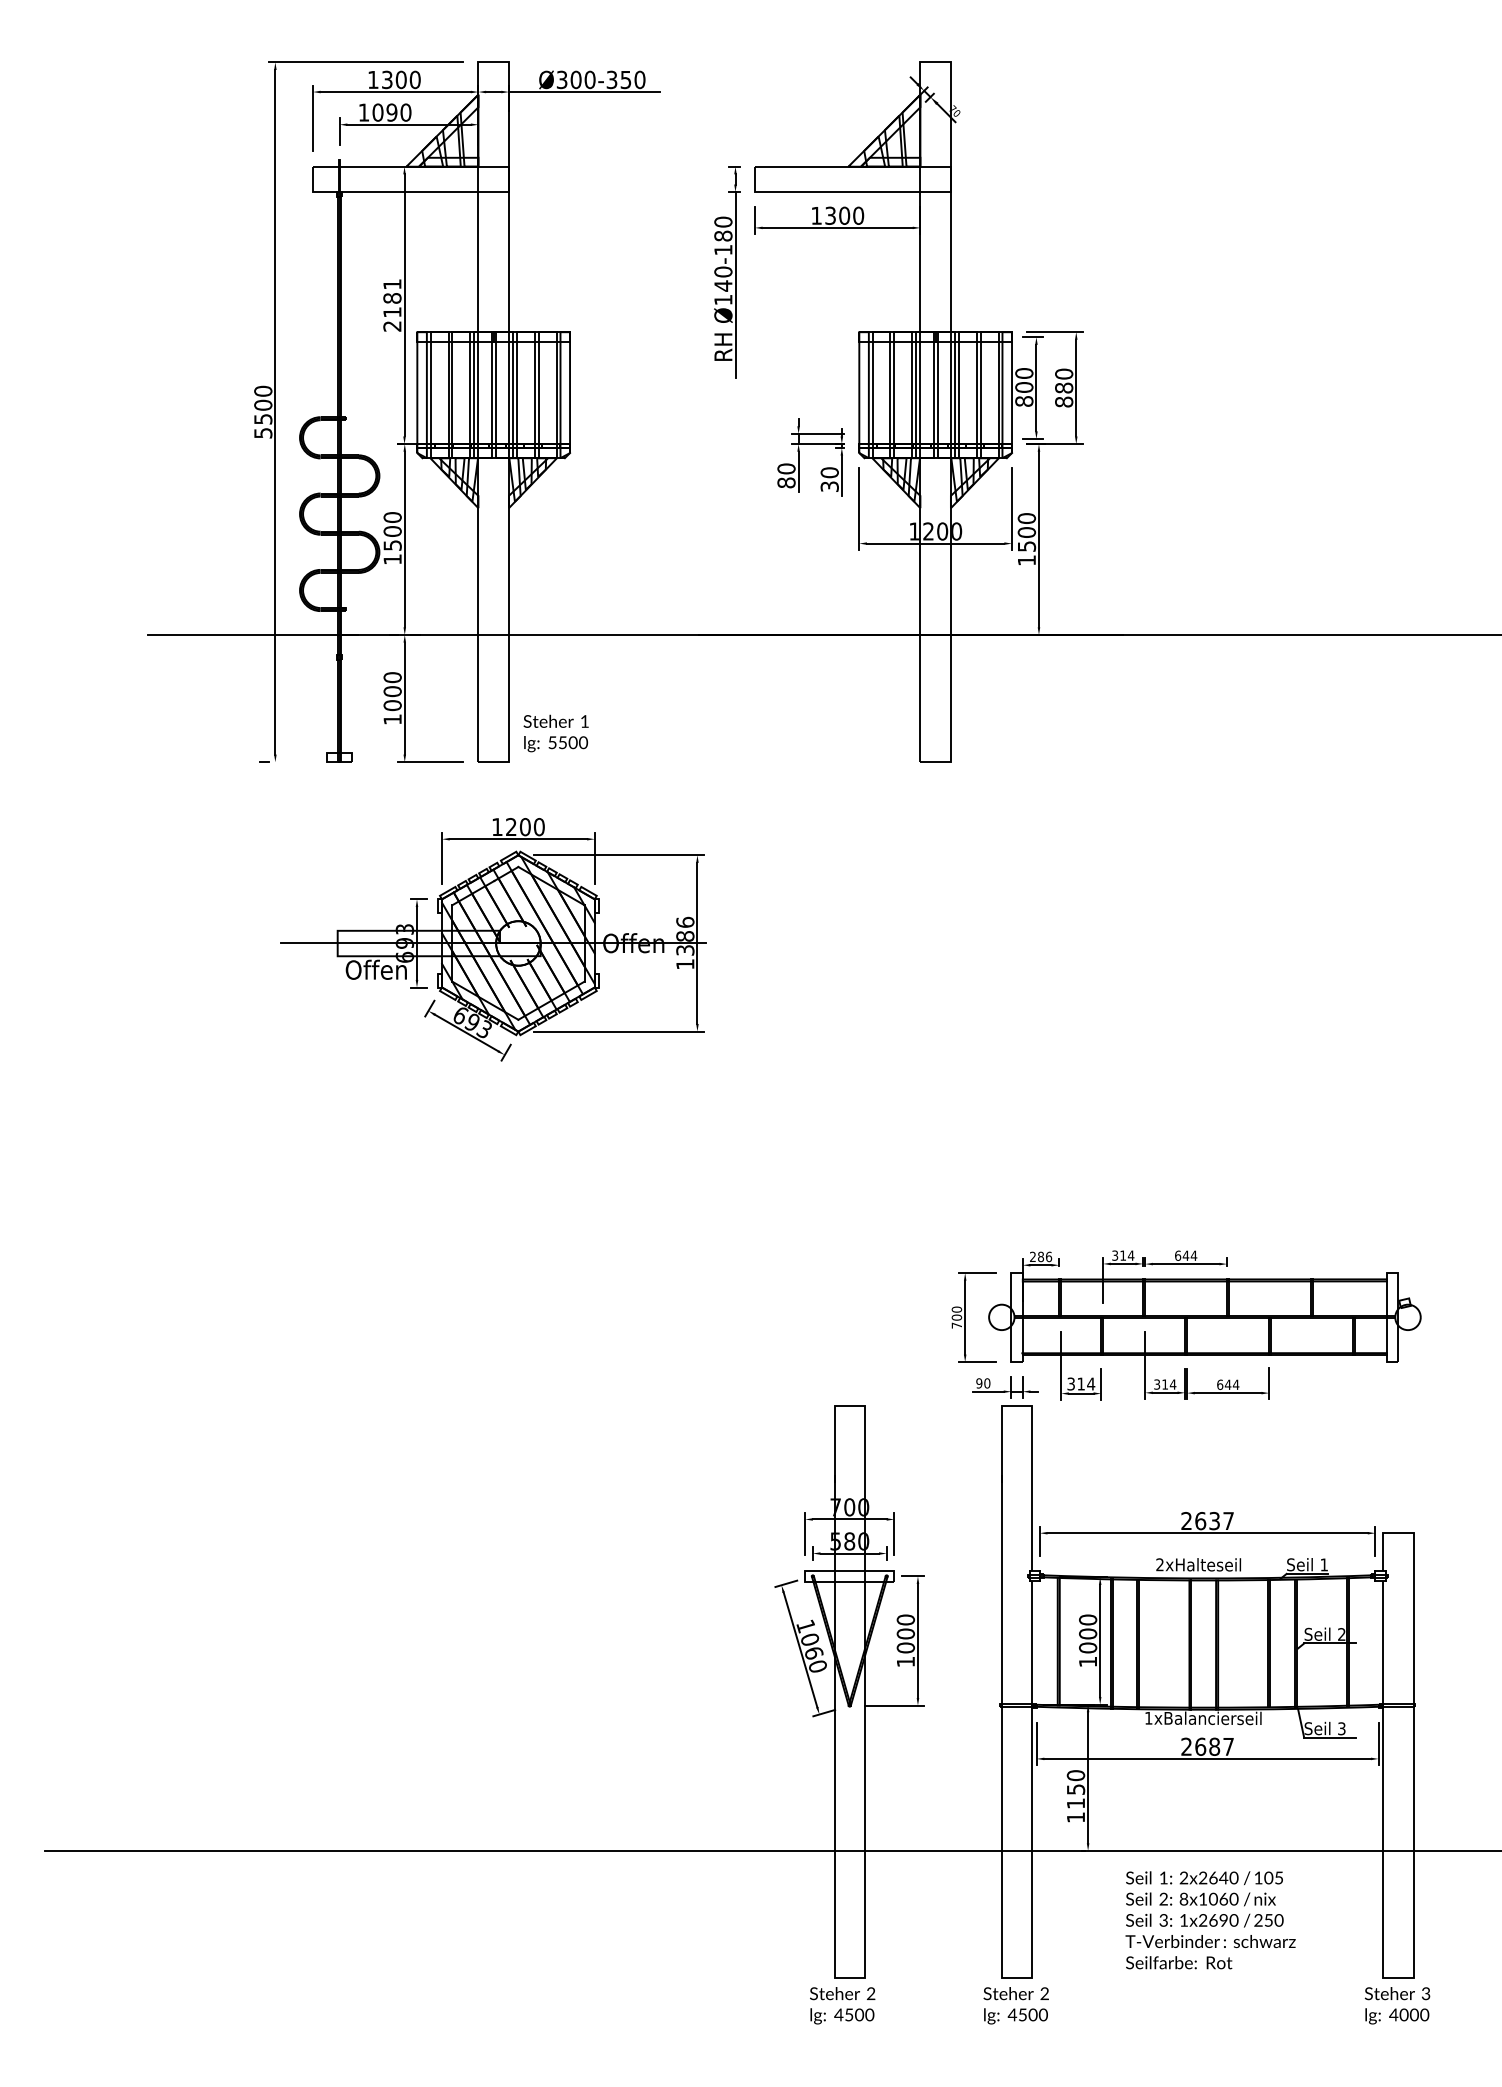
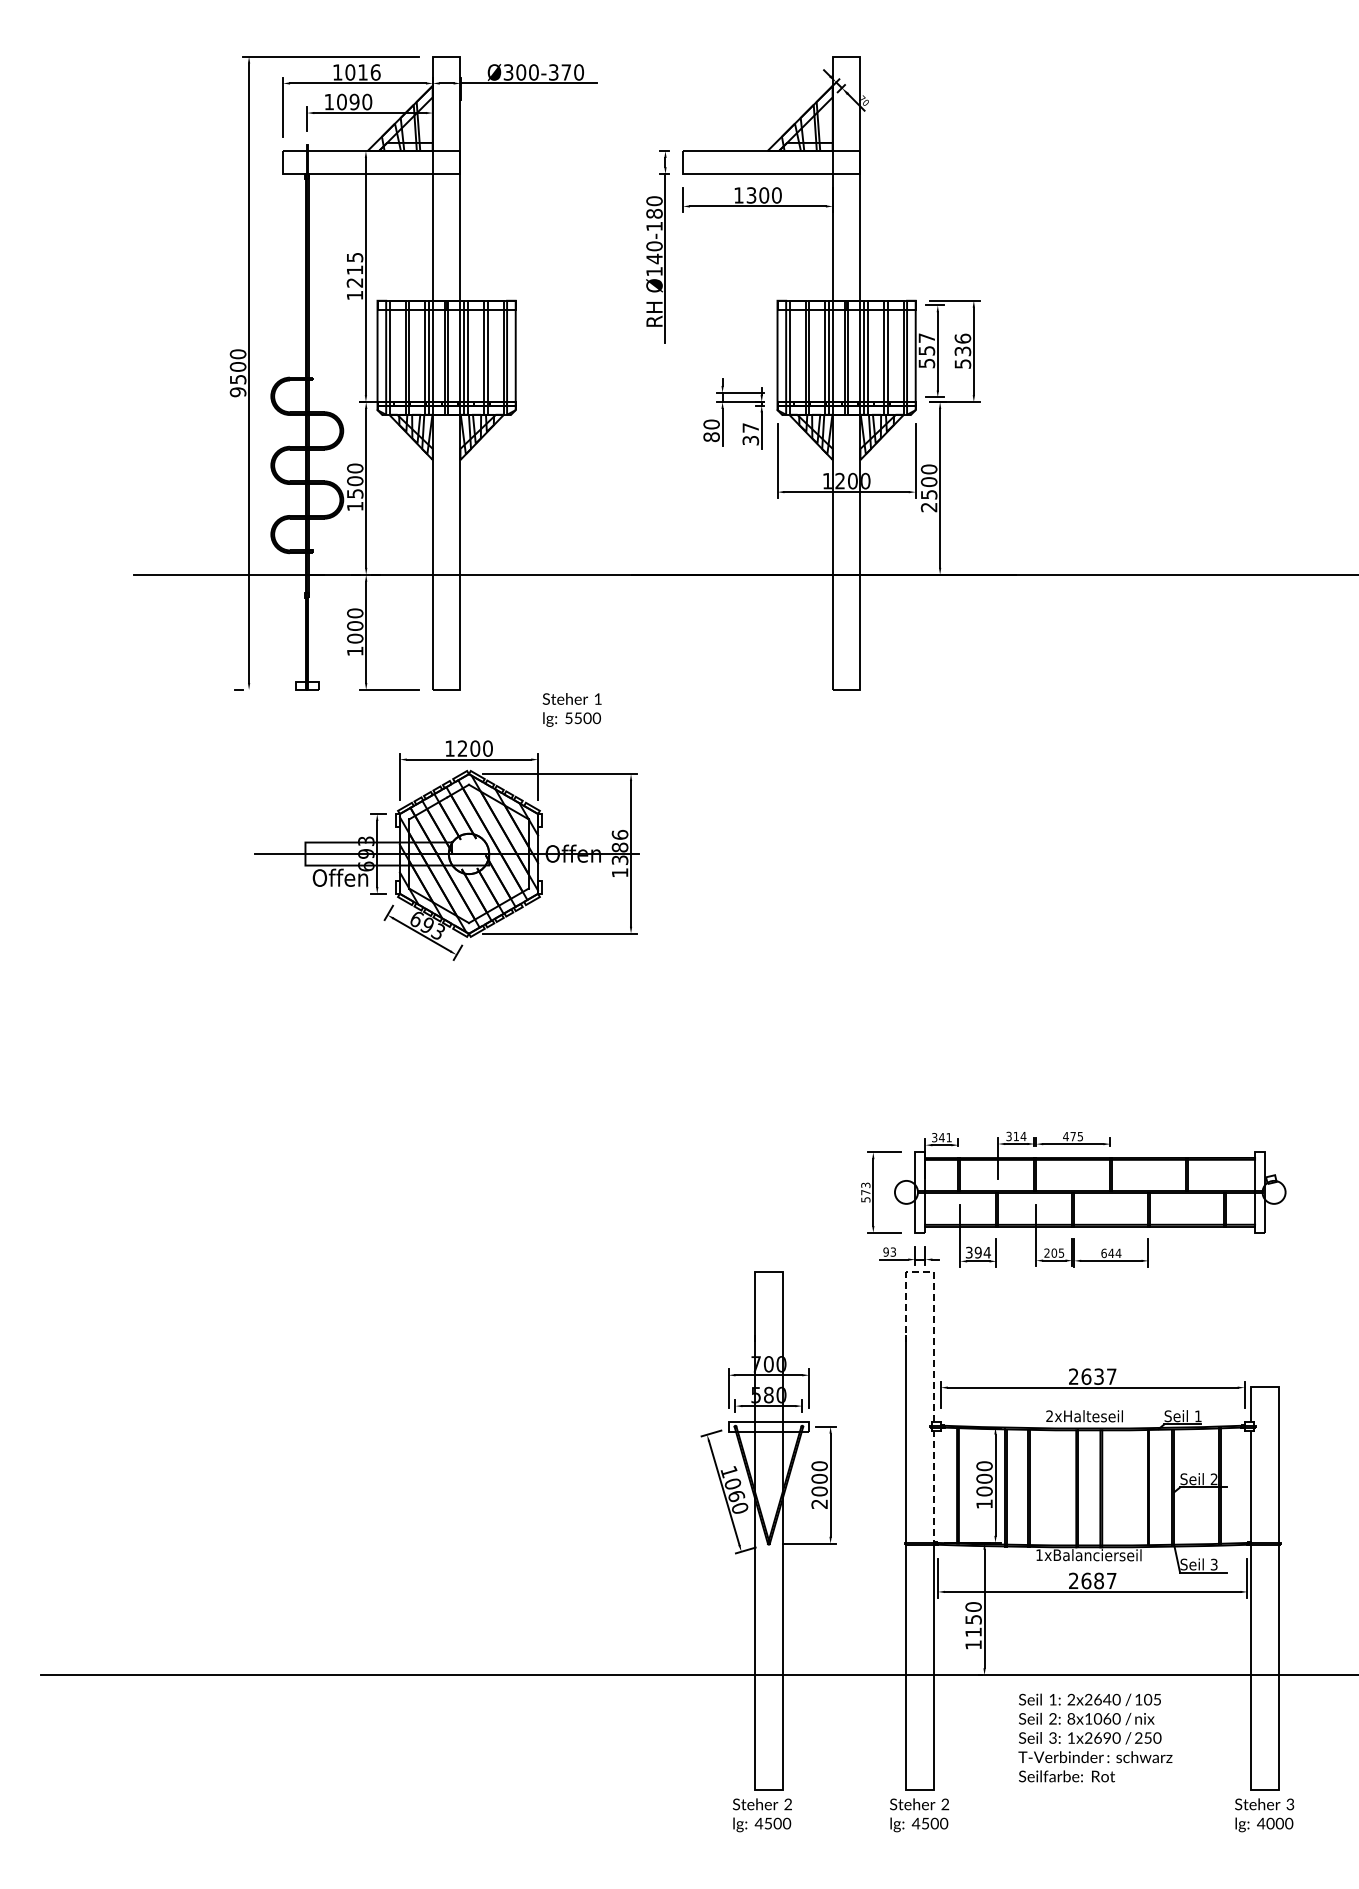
text: (400, 79) -> (362, 72), 1300 -> 1016
text: (625, 79) -> (565, 72), Ø300-350 -> Ø300-370
text: (391, 305) -> (354, 276), 2181 -> 1215
text: (1023, 387) -> (926, 350), 800 -> 557
text: (1063, 387) -> (962, 350), 880 -> 536
text: (262, 433) -> (237, 392), 5500 -> 9500
text: (829, 472) -> (750, 427), 30 -> 37
text: (1026, 560) -> (928, 507), 1500 -> 2500
text: (555, 732) -> (571, 709), moved
text: (1186, 1255) -> (1073, 1136), 644 -> 475
text: (1040, 1256) -> (941, 1137), 286 -> 341
text: (956, 1317) -> (865, 1192), 700 -> 573
text: (987, 1382) -> (893, 1251), 90 -> 93
text: (1080, 1383) -> (977, 1252), 314 -> 394
text: (1165, 1383) -> (1054, 1252), 314 -> 205
line: (1032, 1432) -> (934, 1296), solid -> dashed
line: (1032, 1644) -> (934, 1488), solid -> dashed
text: (905, 1661) -> (819, 1503), 1000 -> 2000

